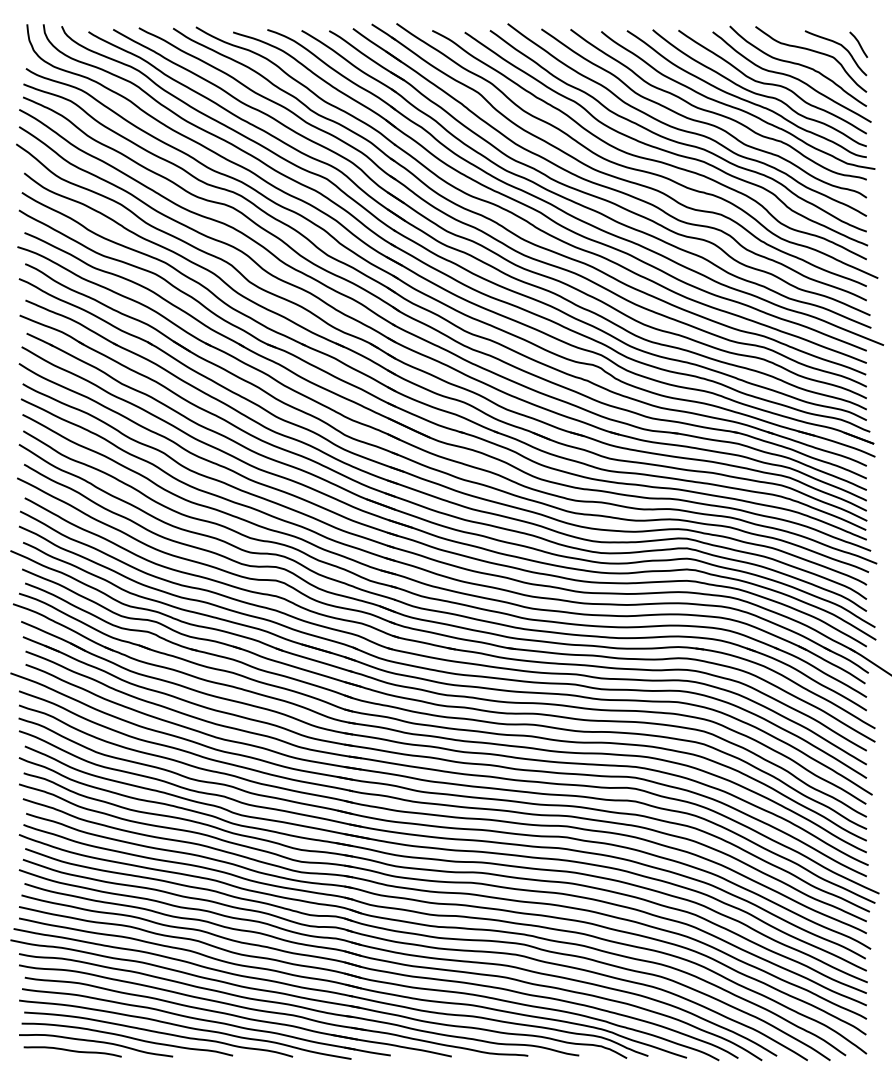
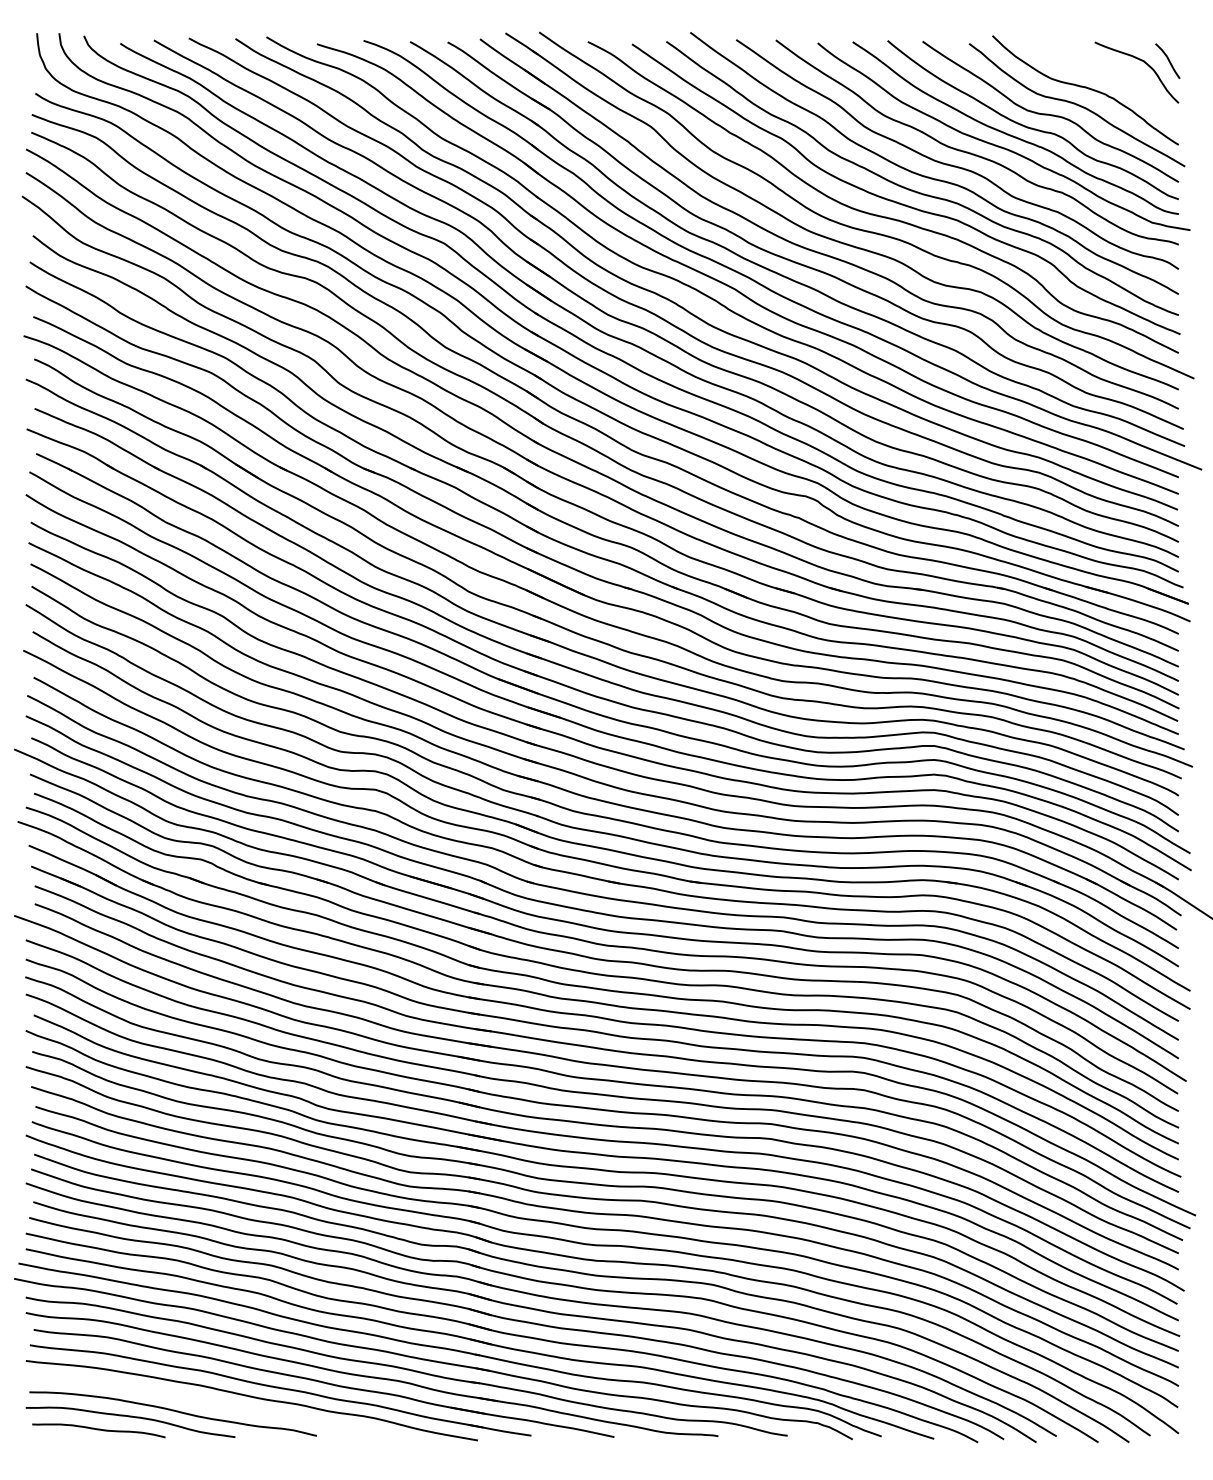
curve: (812, 51) -> (1105, 70), removed
curve: (158, 1033) -> (215, 1405), removed

